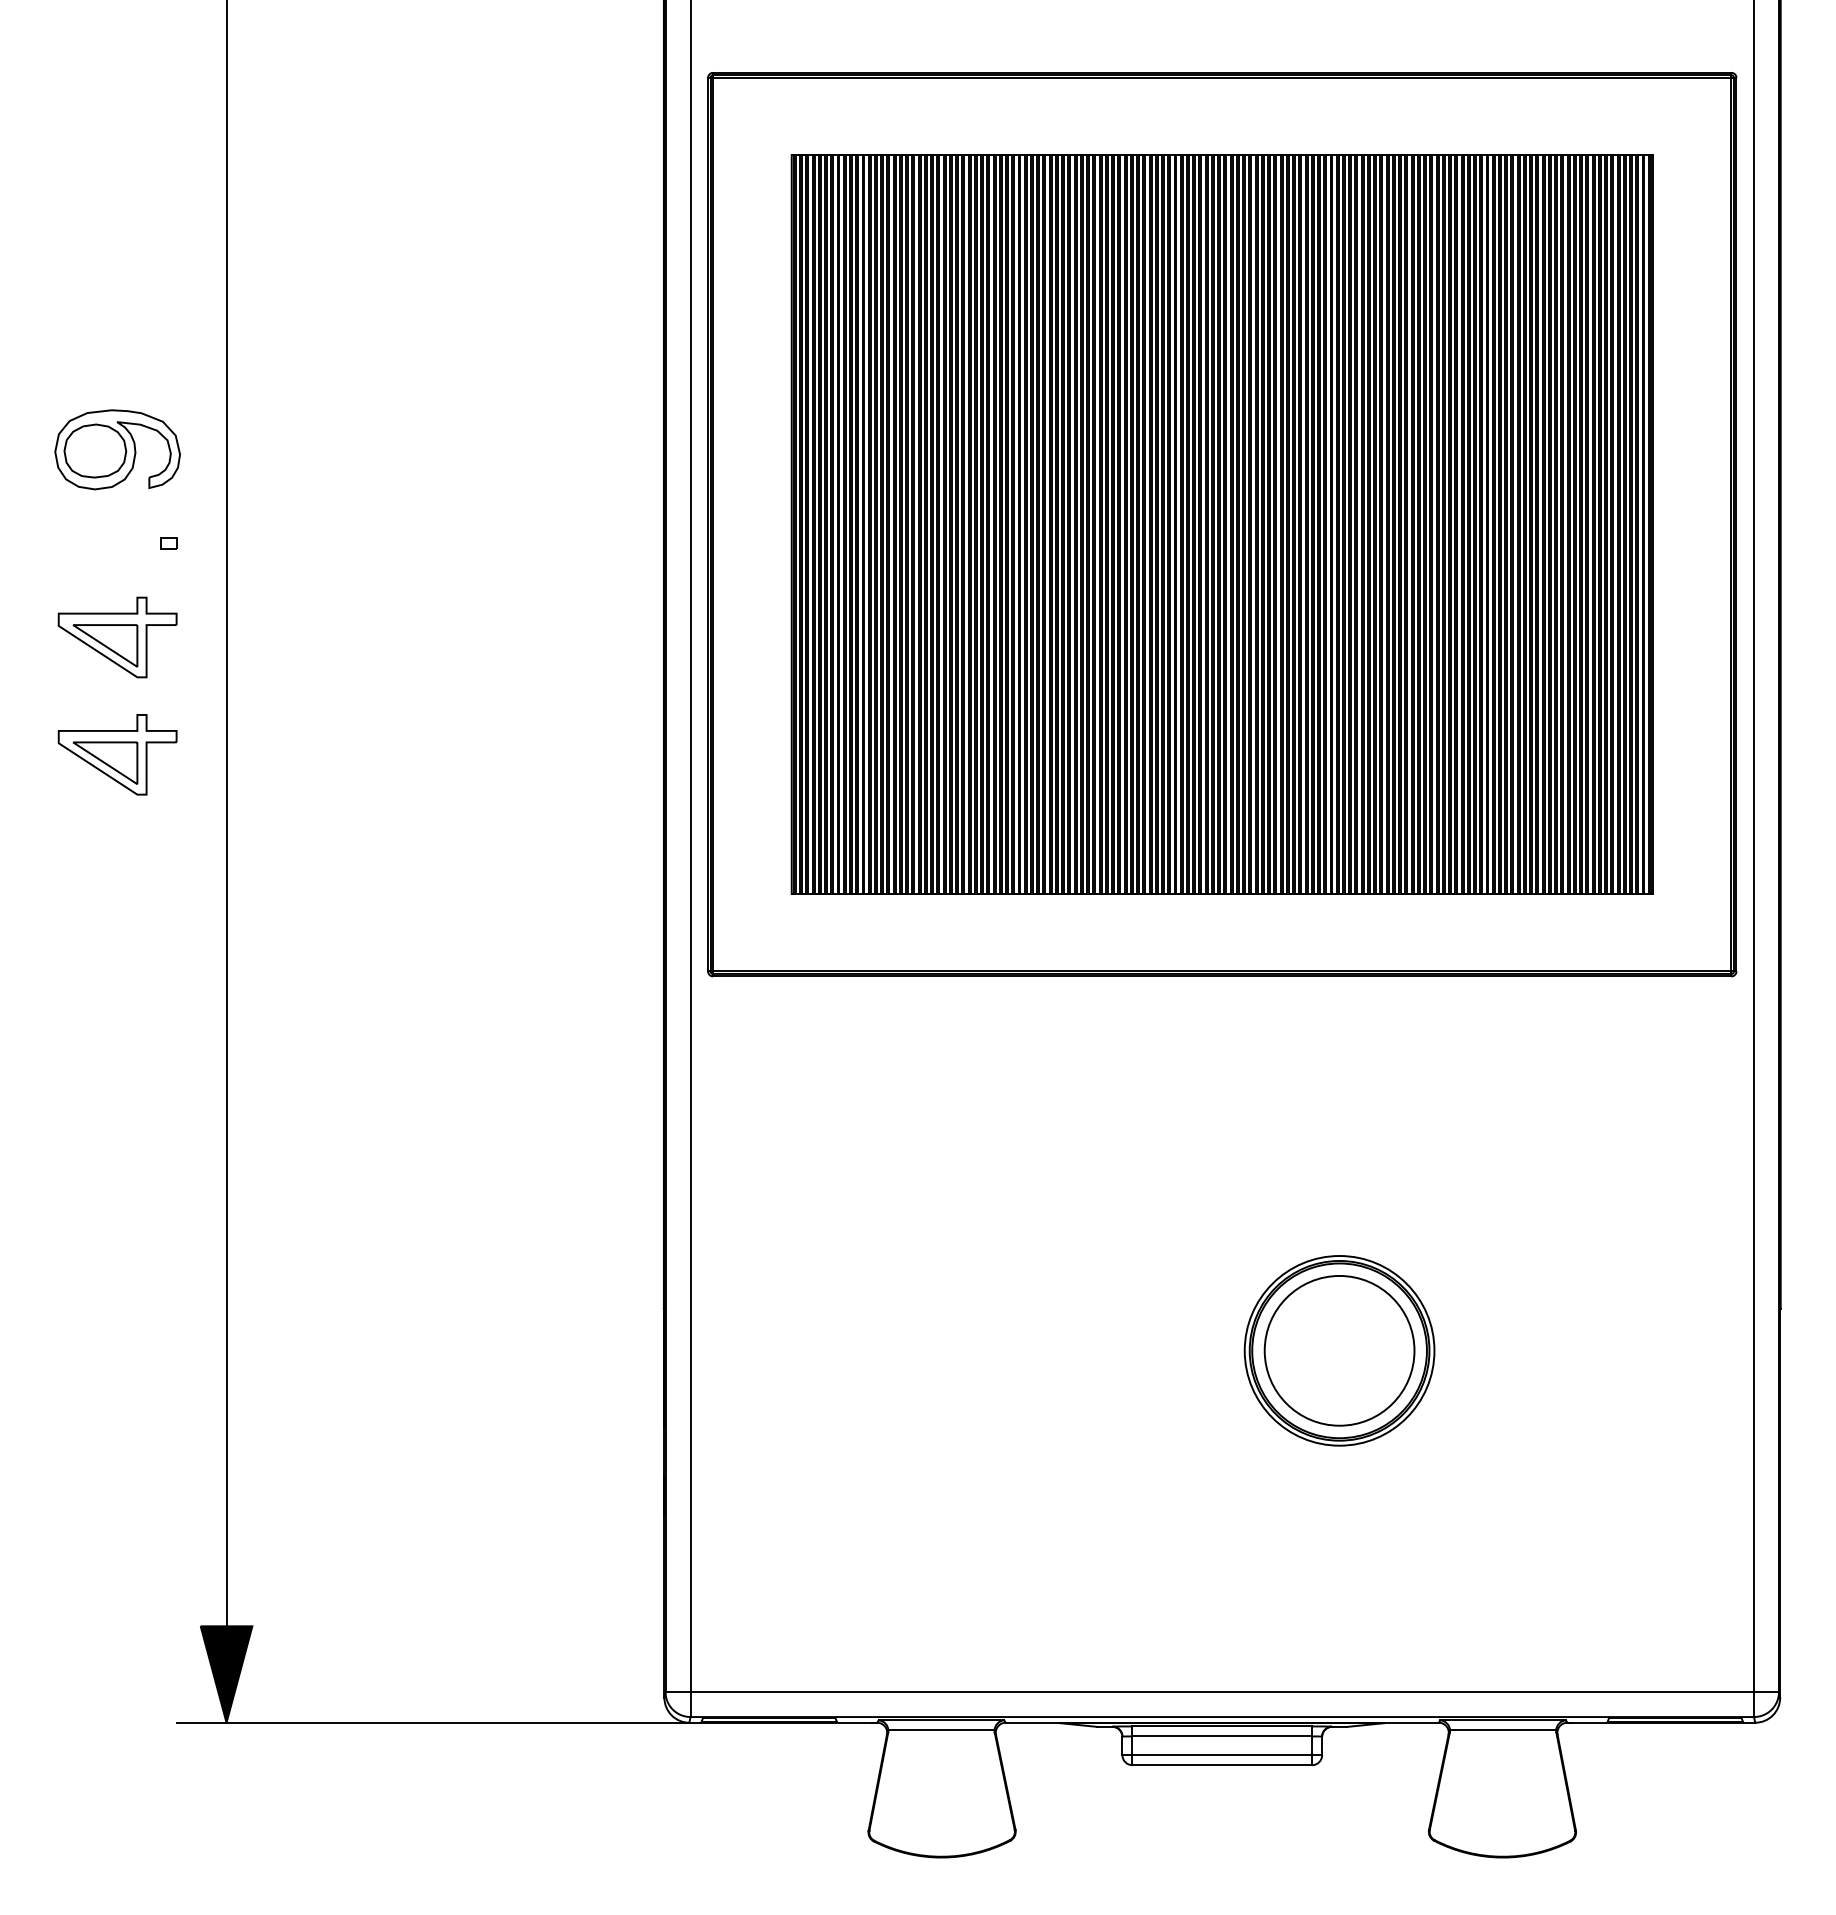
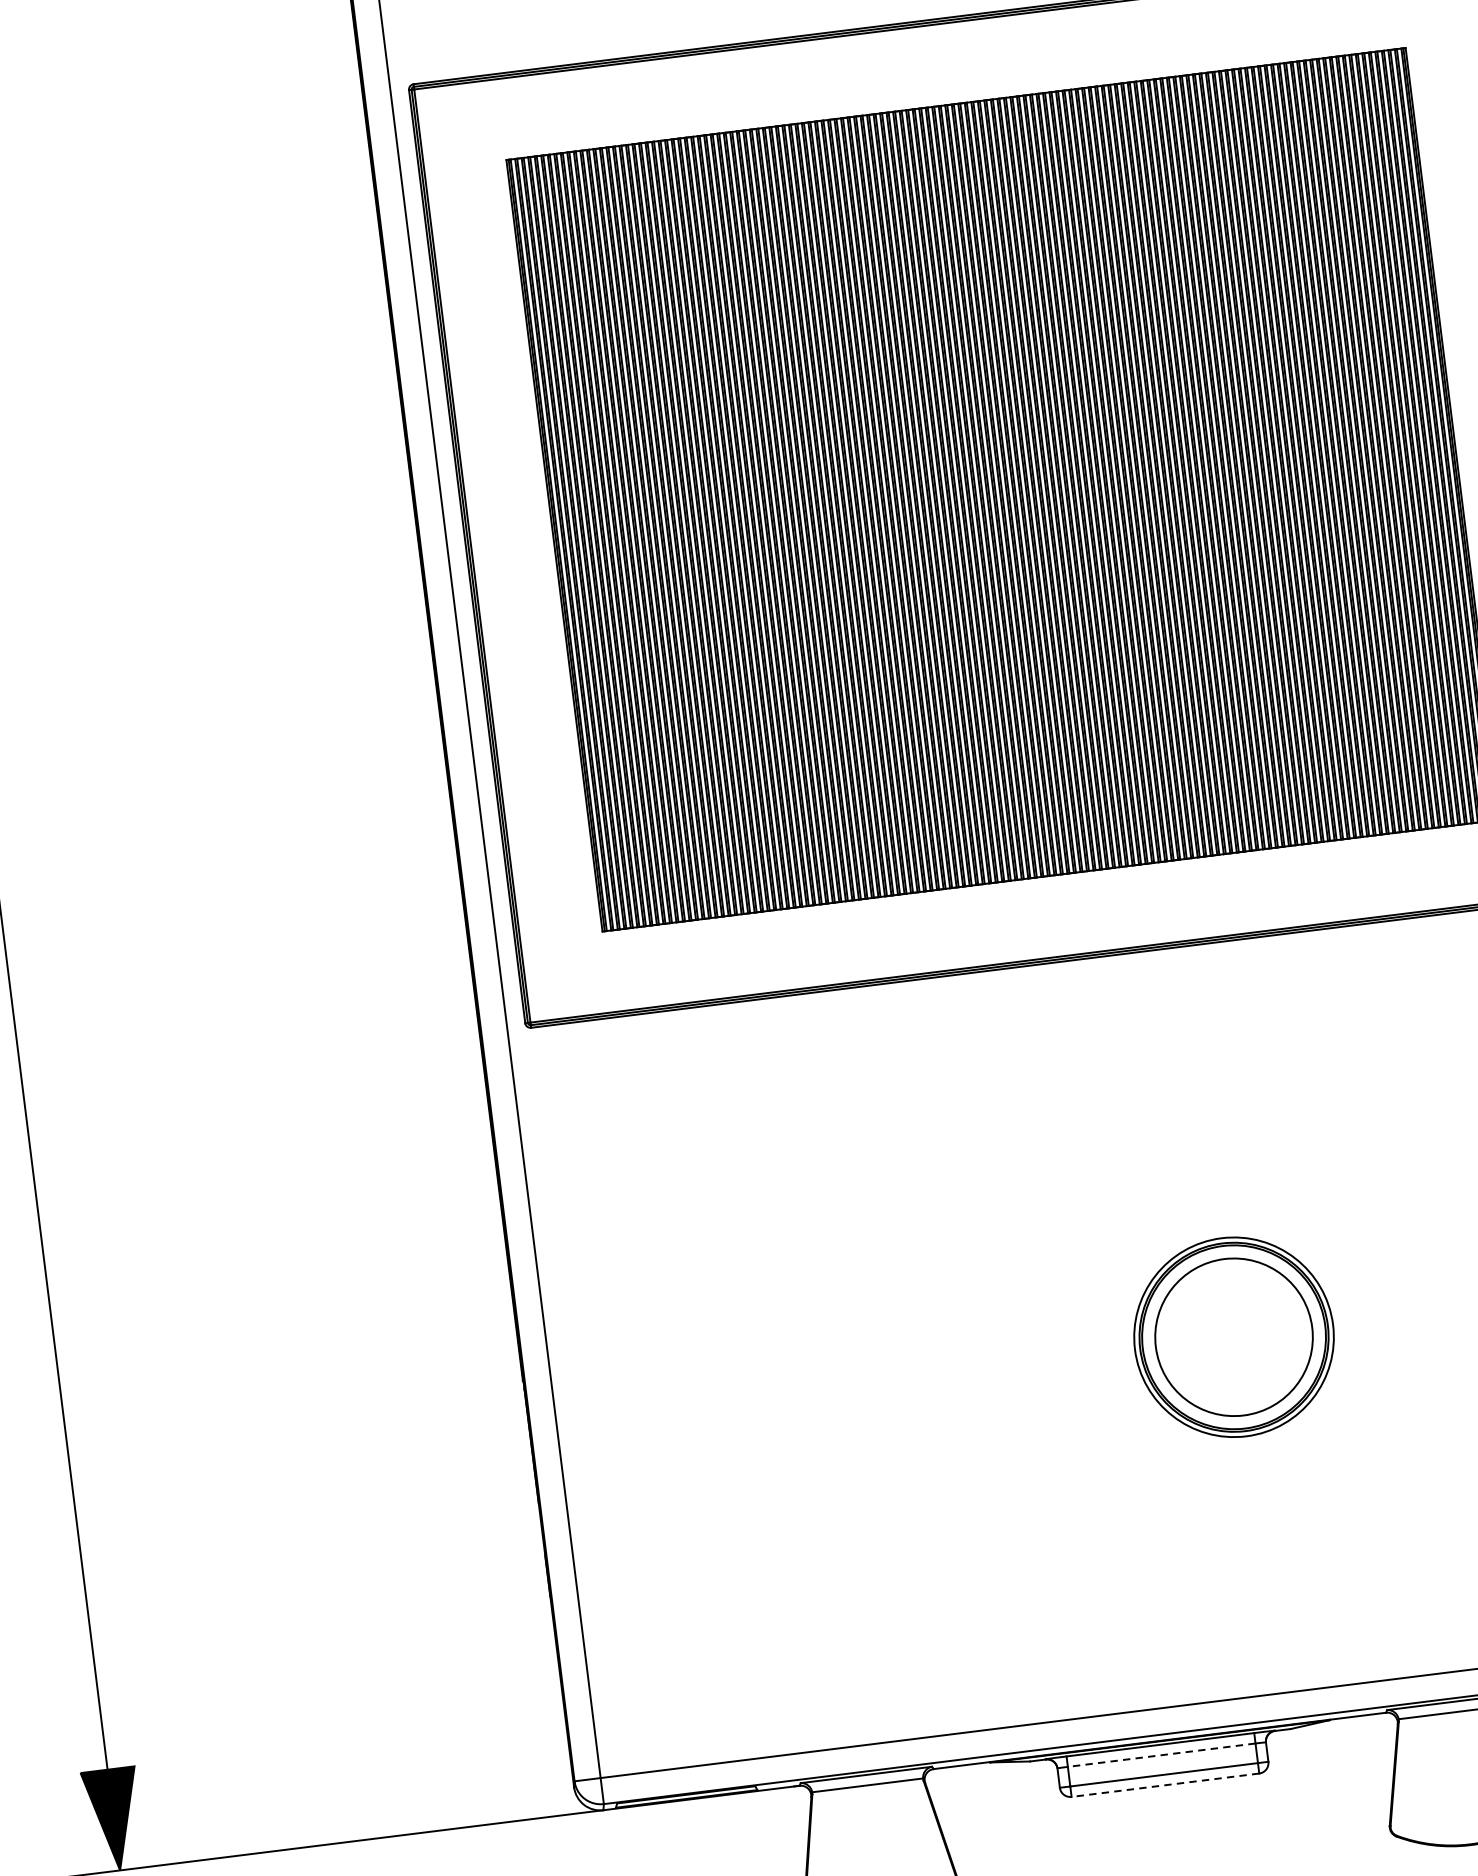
line: (1222, 1736) -> (1161, 1755), solid -> dashed
line: (1222, 1765) -> (1165, 1785), solid -> dashed

